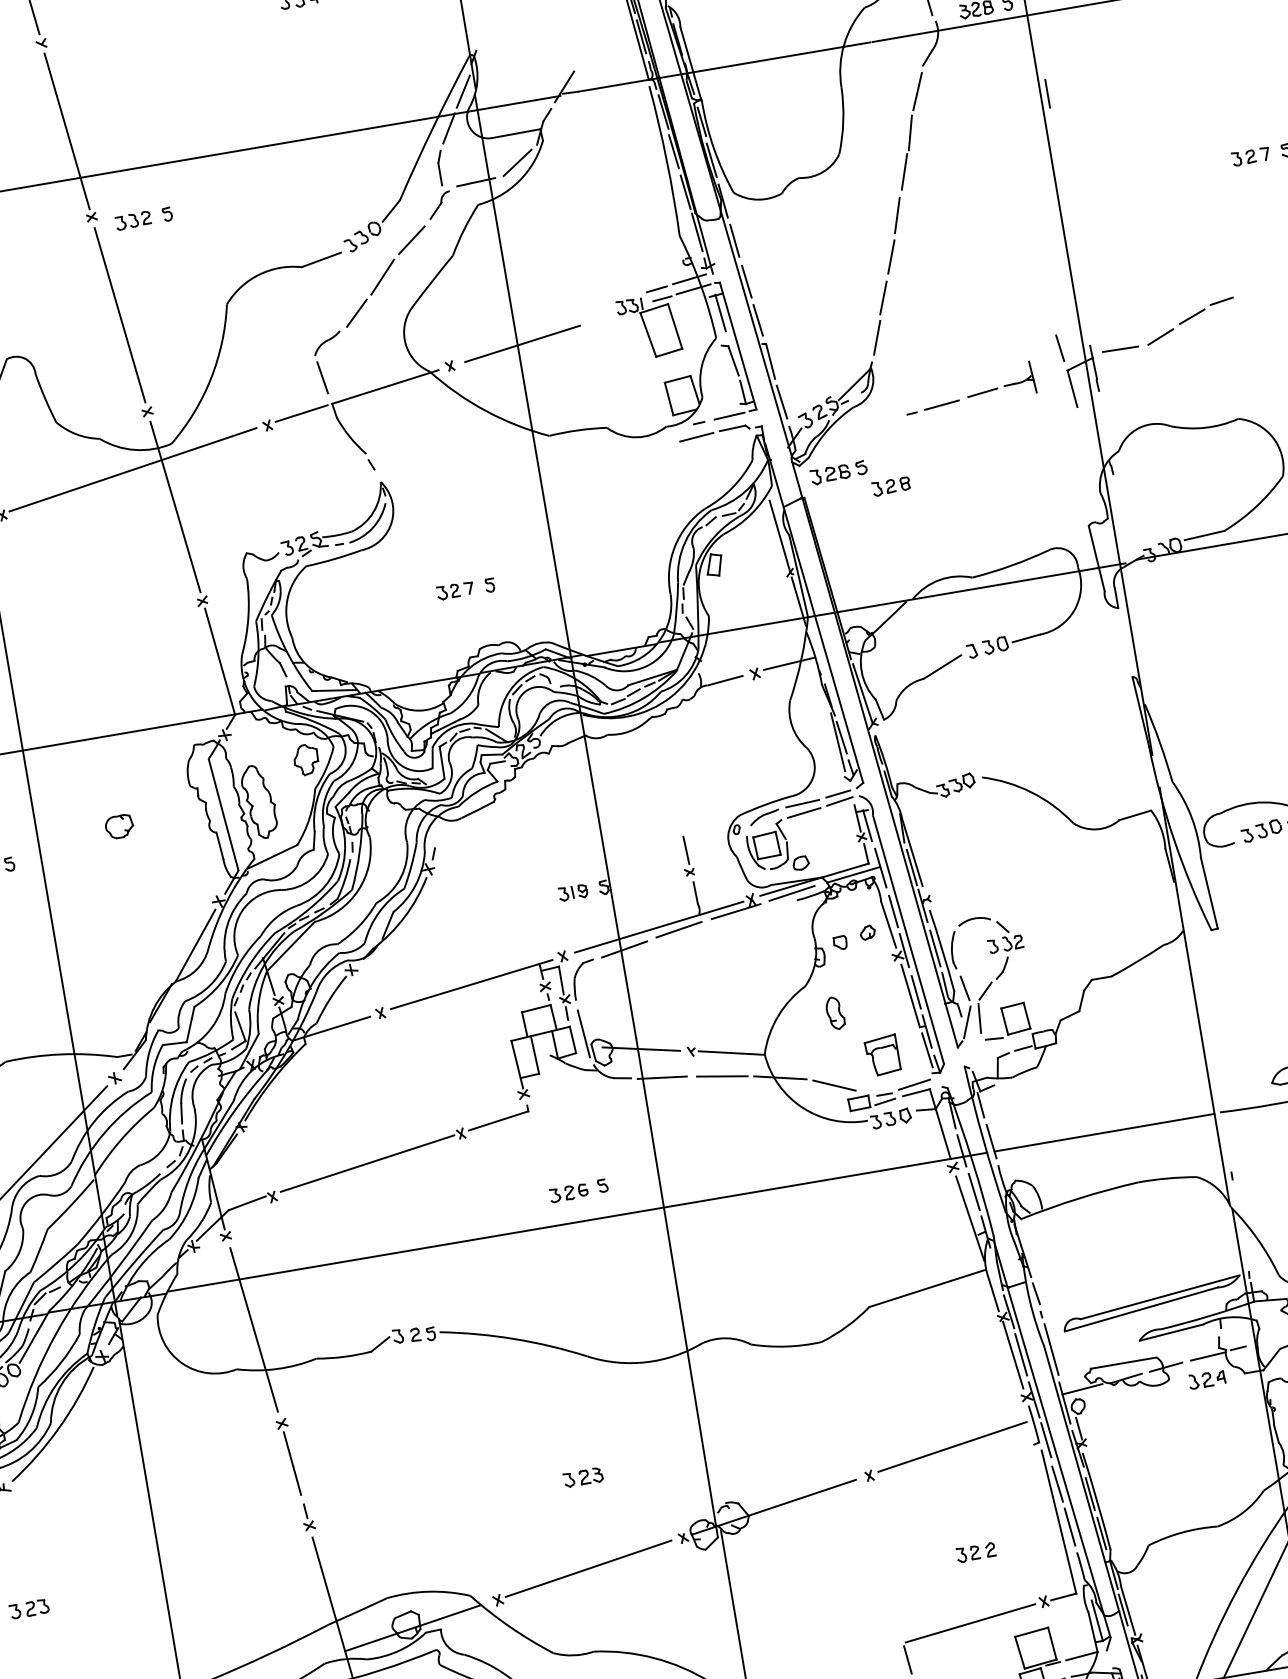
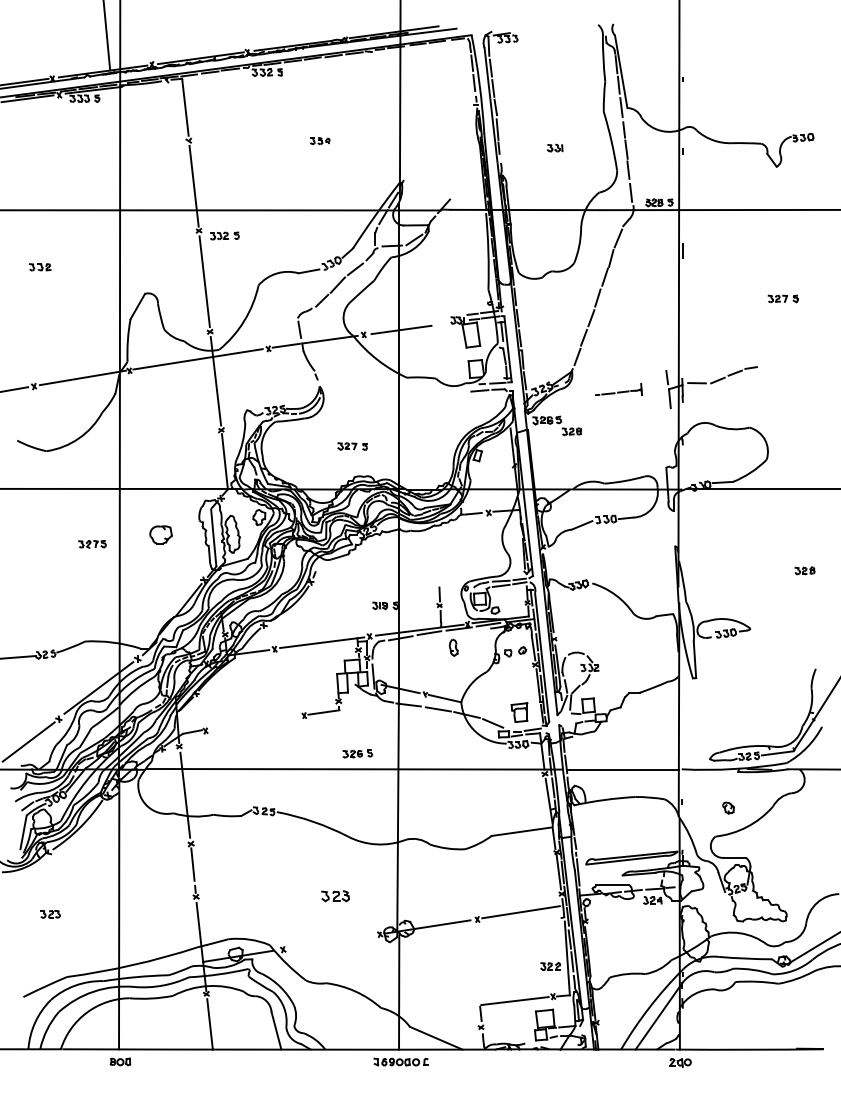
part: (968, 387) -> (618, 389), size x0.7
part: (119, 826) -> (161, 534), size x1.6
part: (834, 1012) -> (453, 647), moved
line: (367, 1163) -> (255, 722), removed
part: (582, 1476) -> (335, 895), size x1.4
part: (975, 1552) -> (550, 966), moved
line: (588, 1568) -> (330, 941), removed

